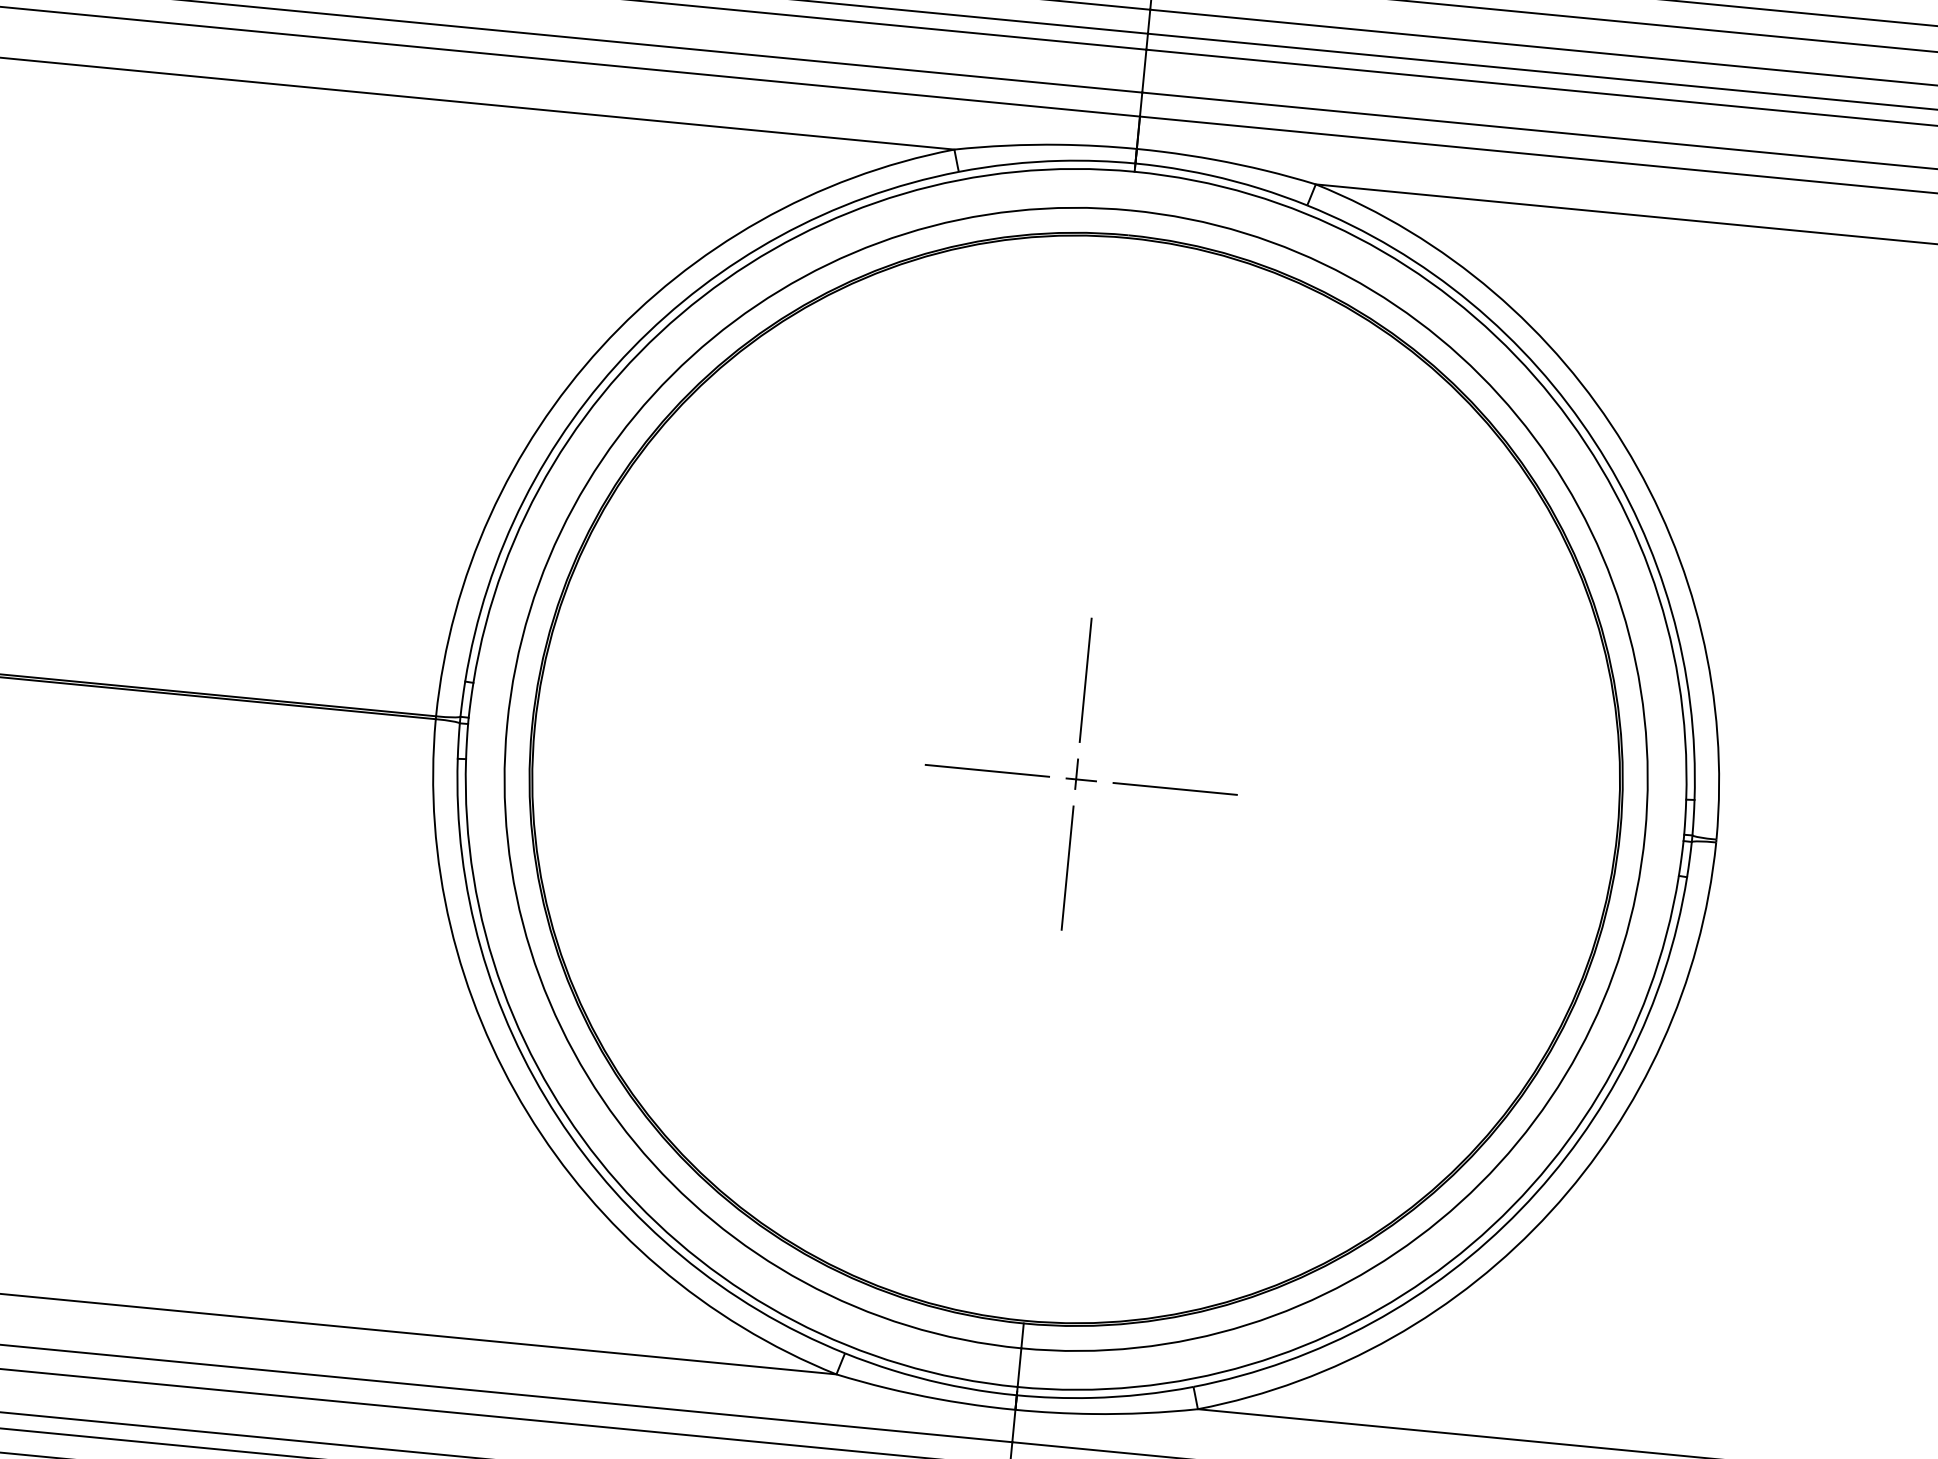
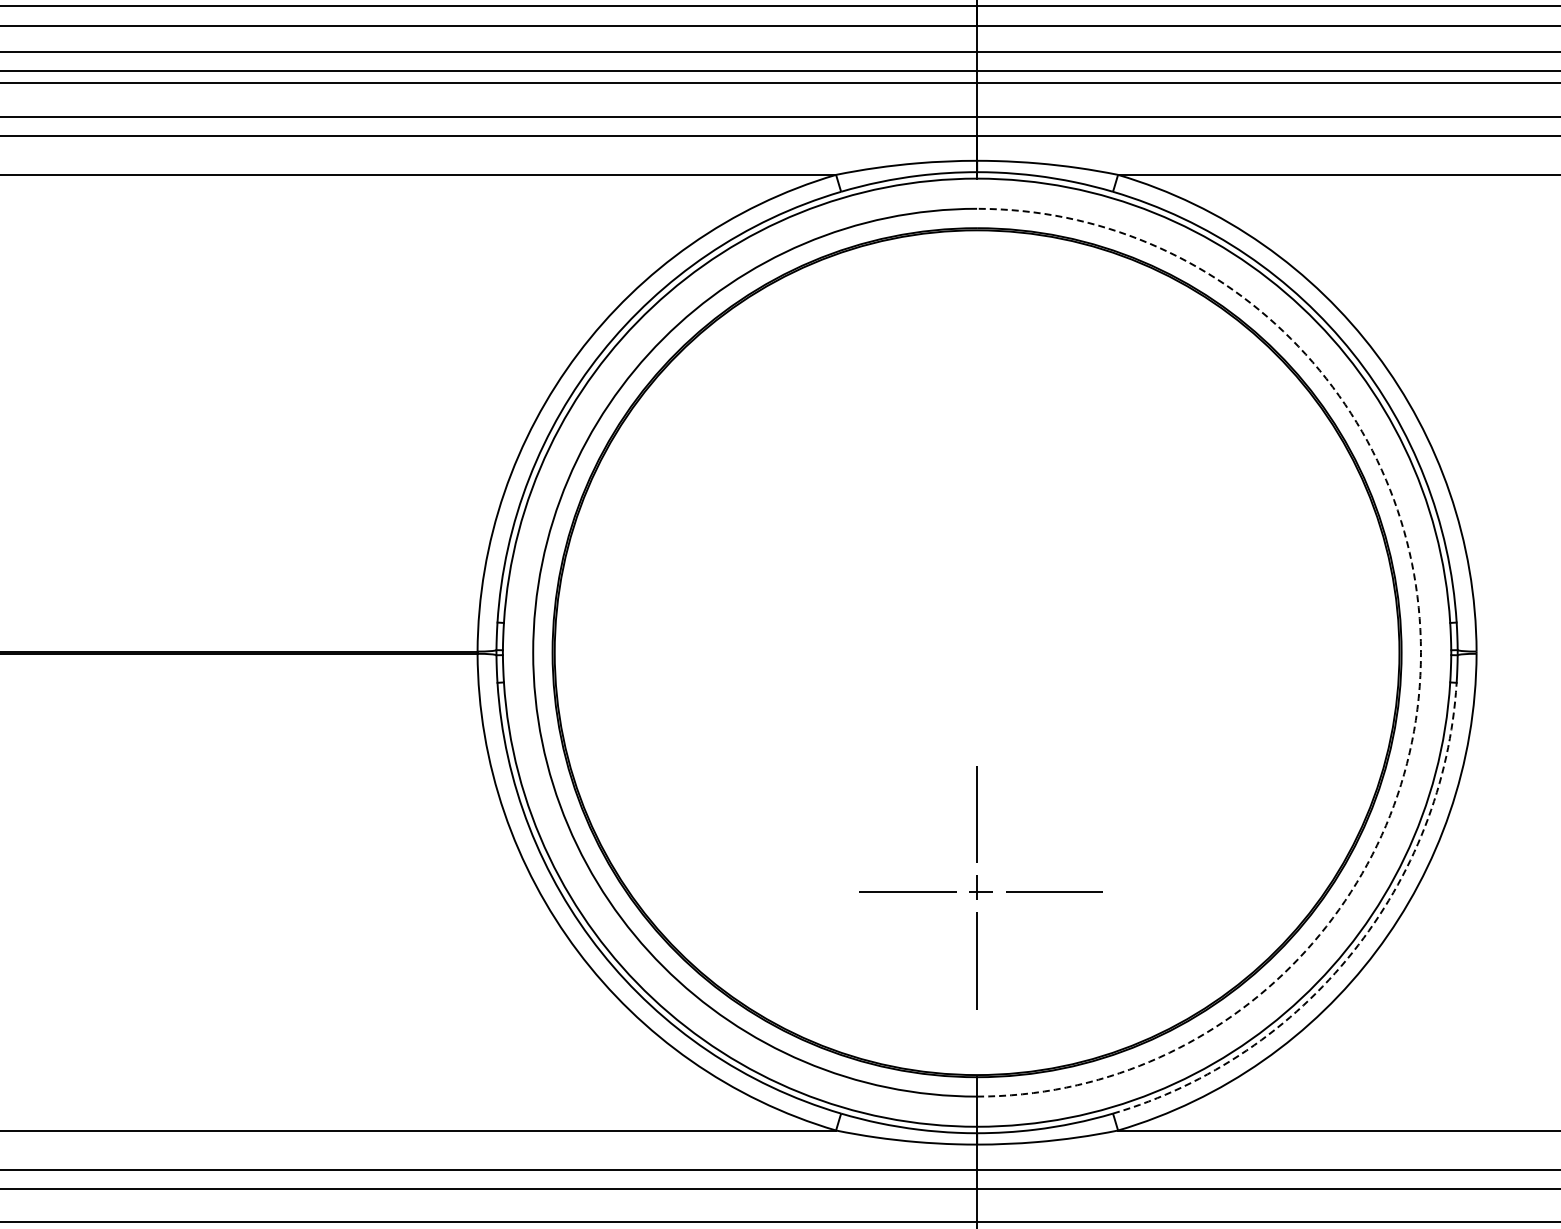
part: (1081, 774) -> (980, 887), moved
arc: (1644, 833) -> (1420, 652), solid -> dashed
arc: (1520, 1209) -> (1352, 952), solid -> dashed

